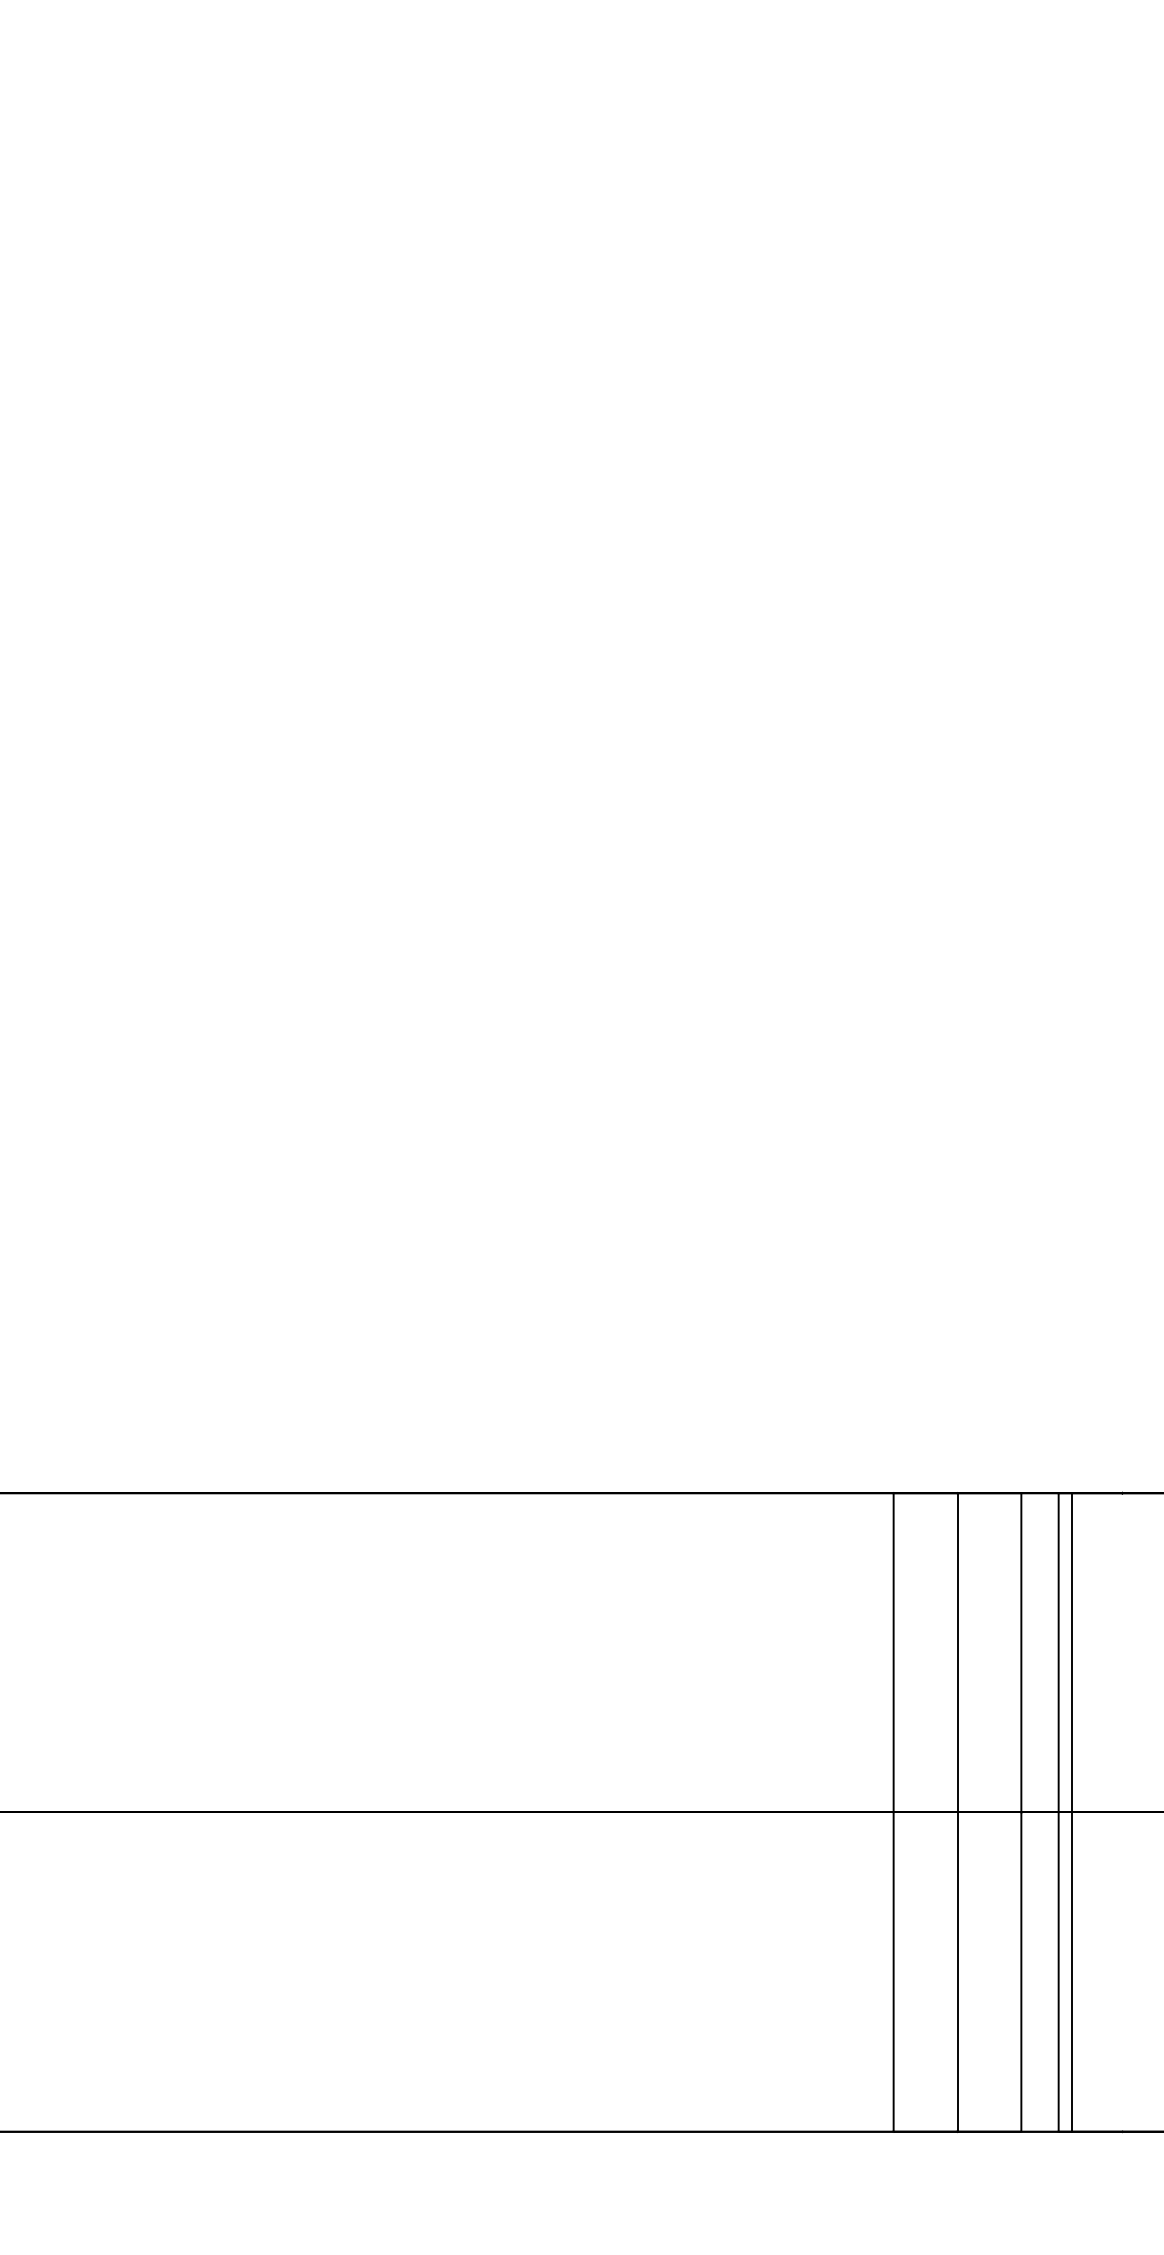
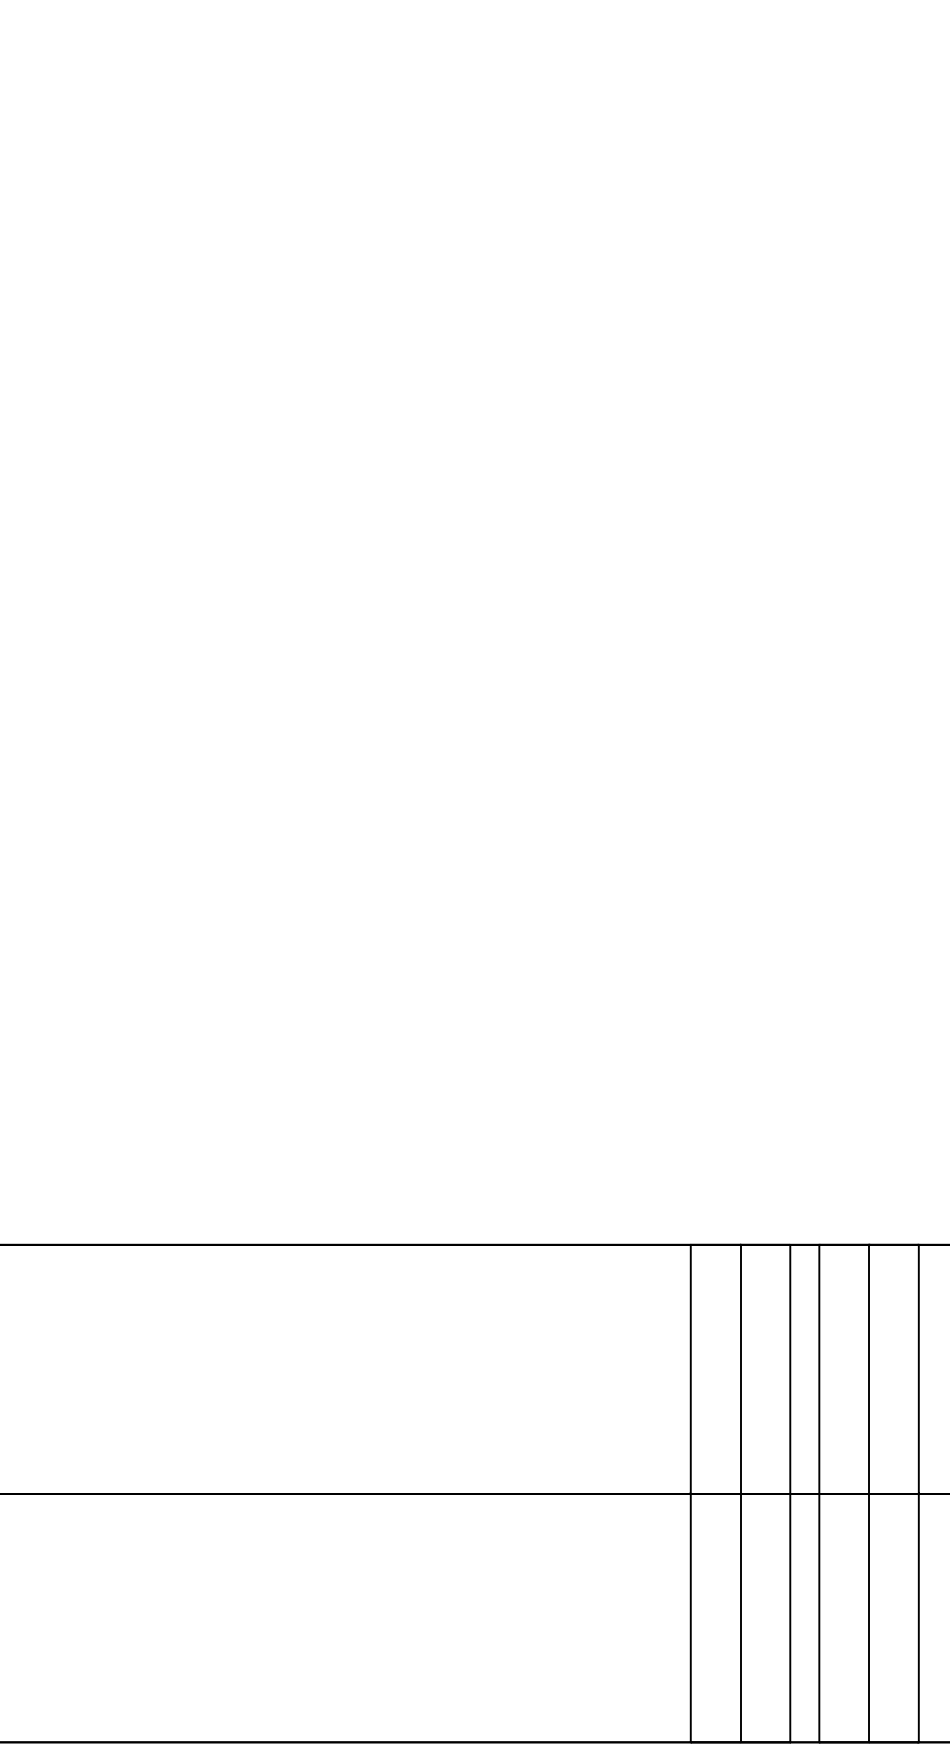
line: (1073, 1812) -> (869, 1493), moved

